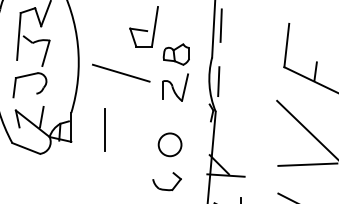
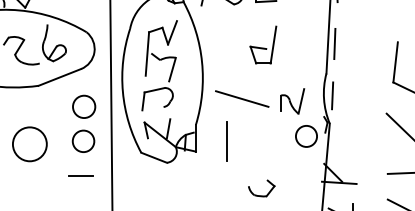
part: (175, 54) -> (292, 70), removed
line: (121, 72) -> (242, 98), moved
circle: (170, 144) -> (306, 136), moved
part: (166, 189) -> (261, 195), moved

